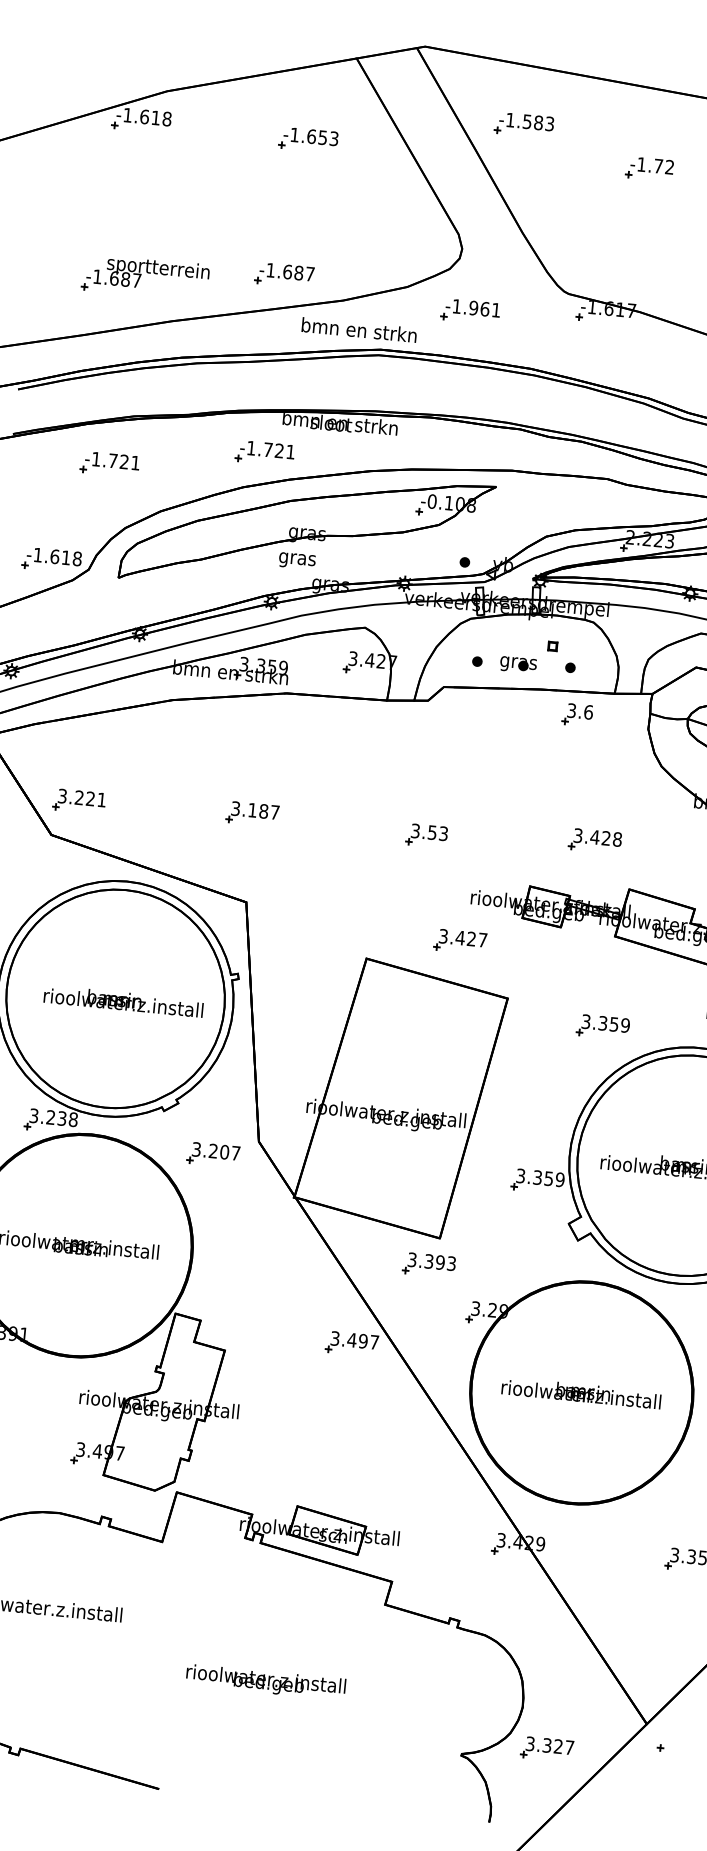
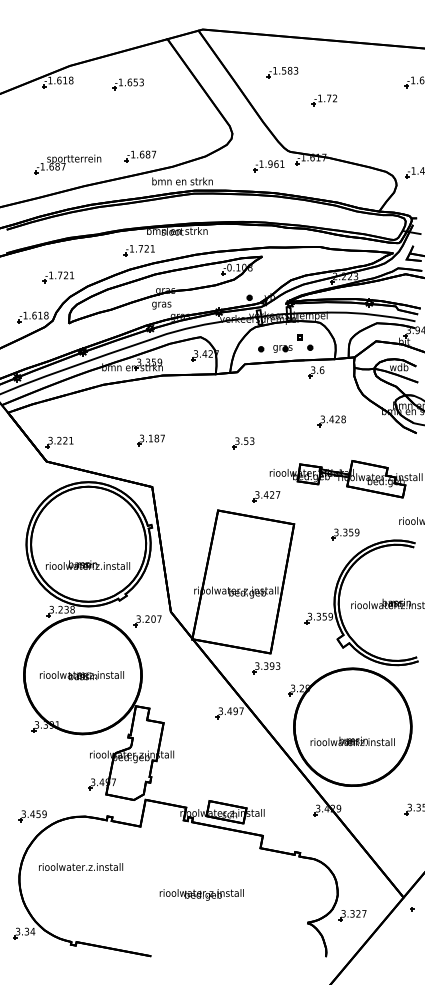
part: (523, 124) -> (282, 72), moved
part: (306, 140) -> (127, 84), moved
part: (647, 169) -> (323, 100), moved
part: (469, 312) -> (268, 166), moved
part: (109, 464) -> (58, 277), moved
part: (594, 841) -> (331, 421), moved
text: (124, 1000) -> (88, 564), moved
text: (581, 1393) -> (352, 741), moved

